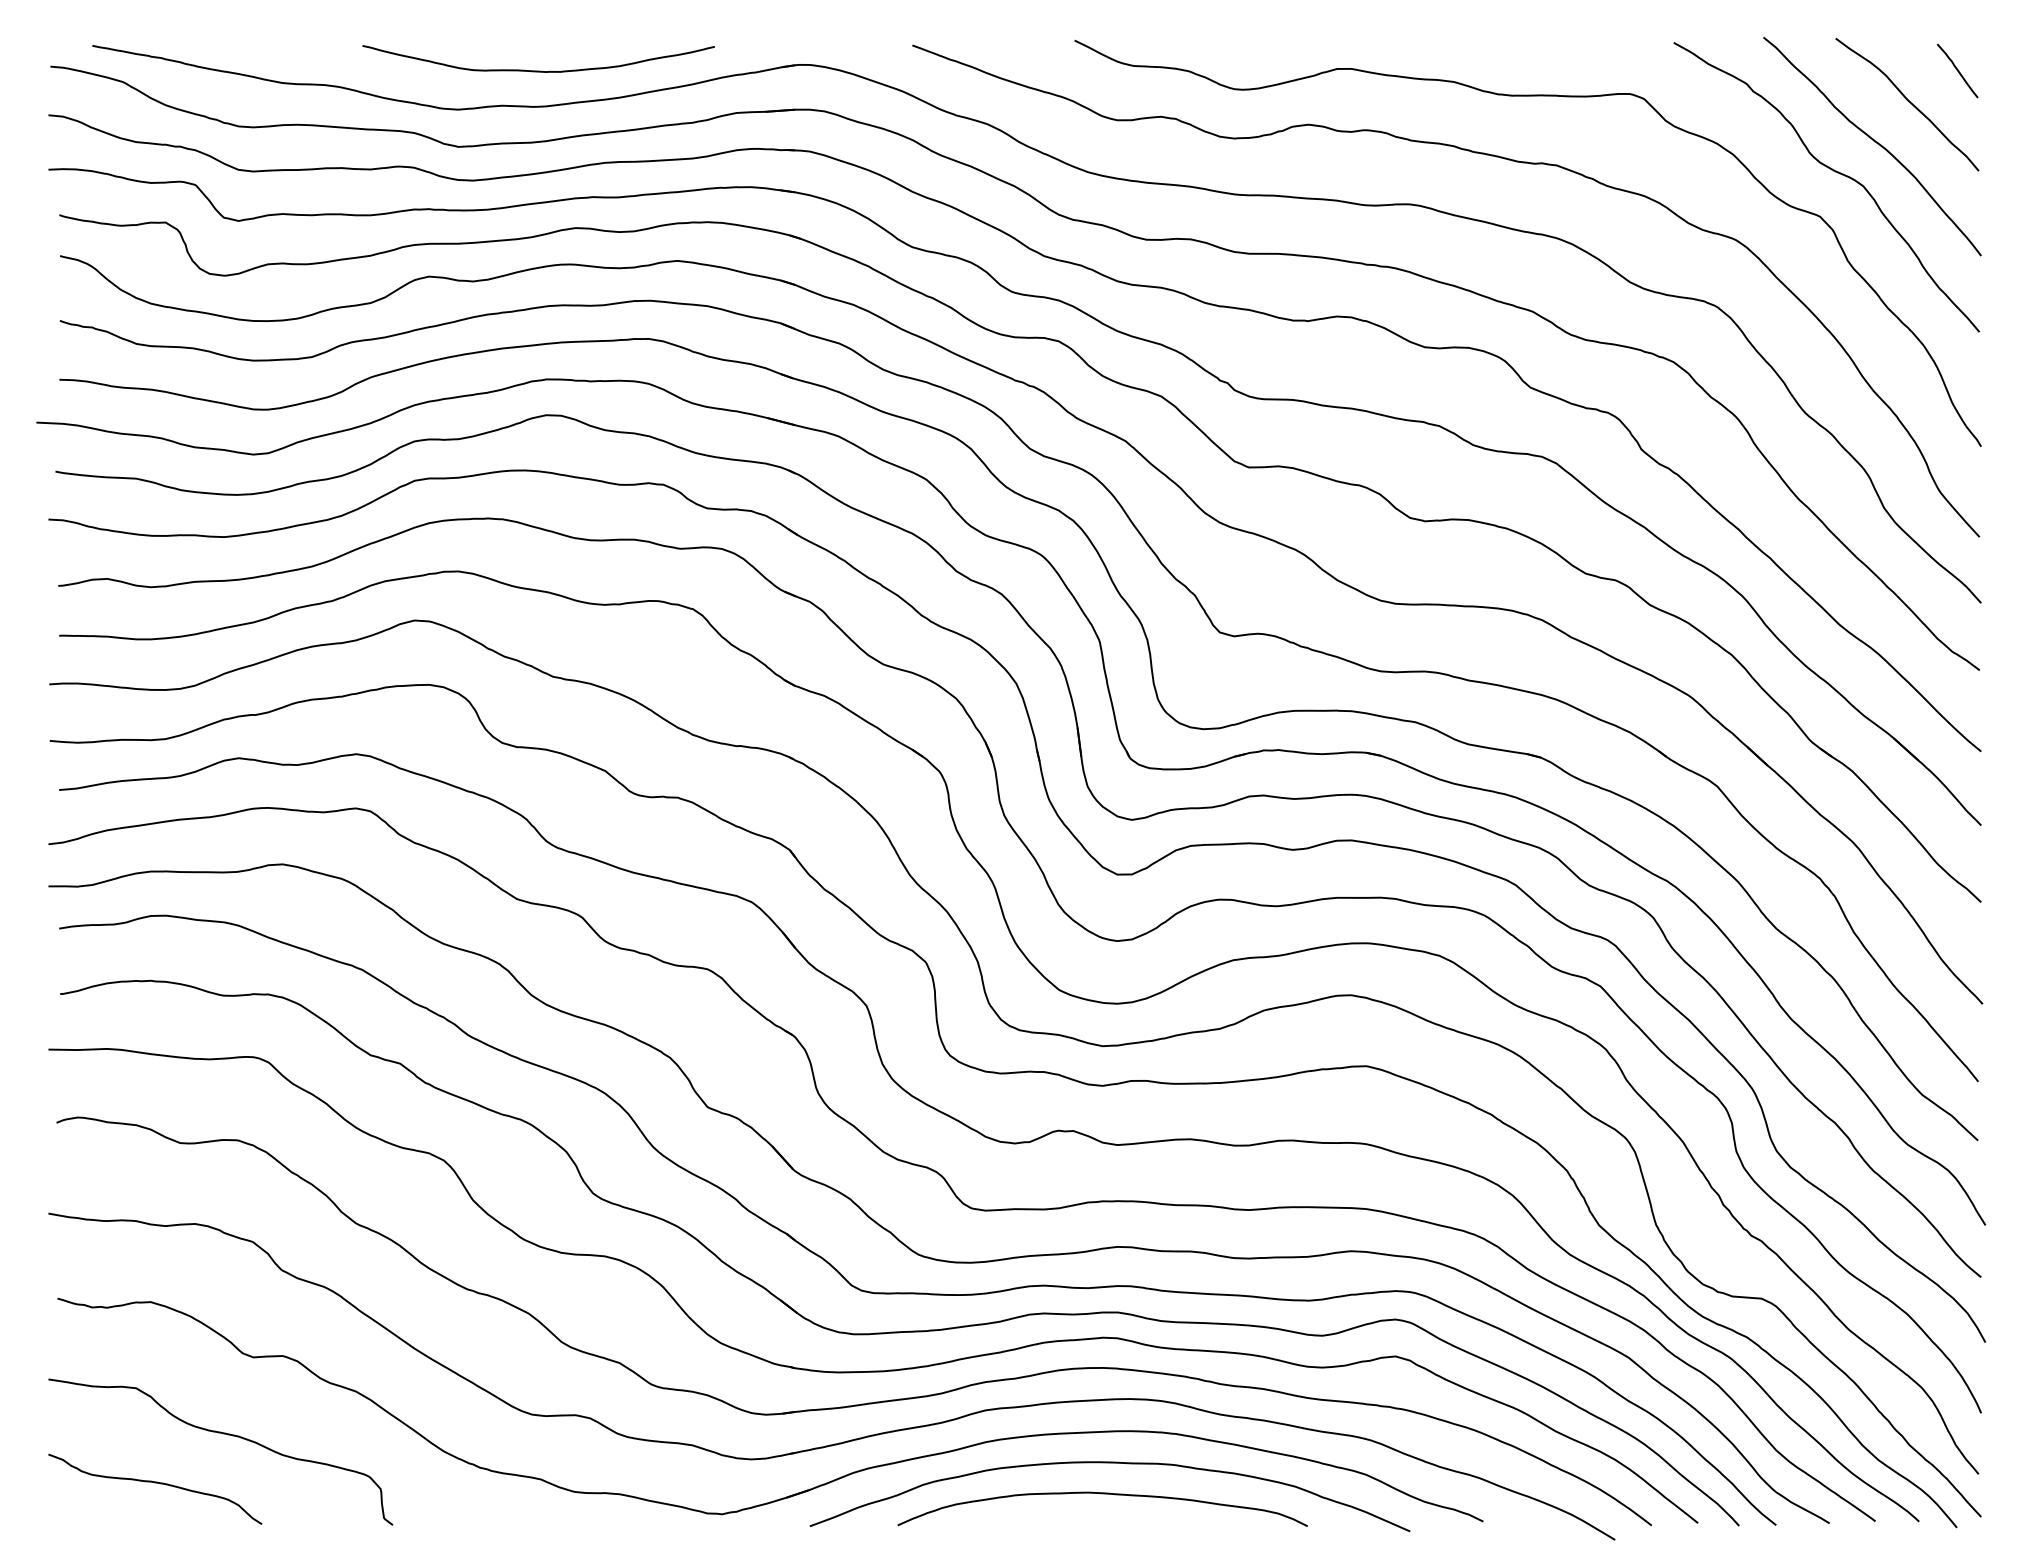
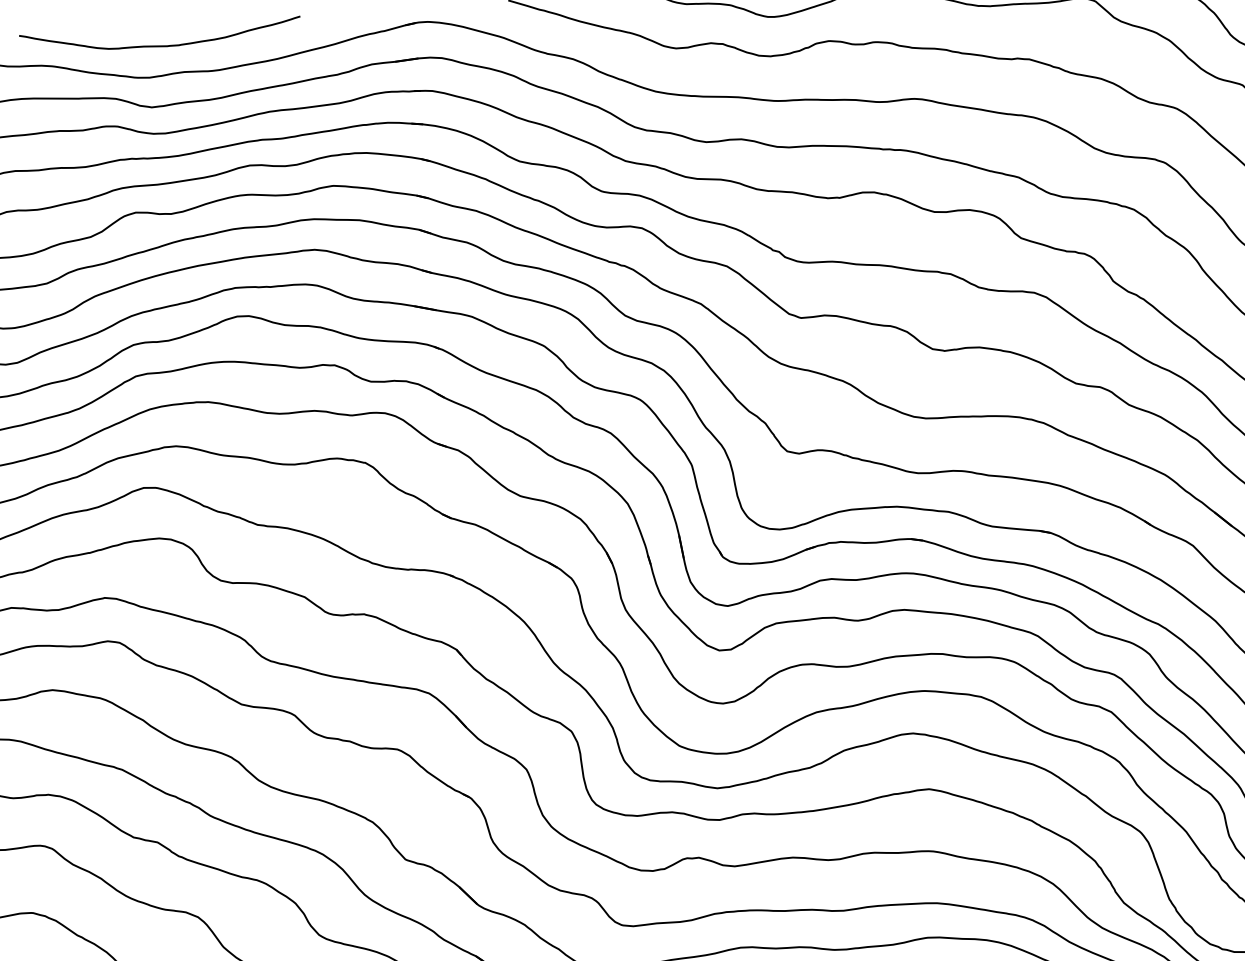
curve: (538, 70) -> (161, 45), moved

